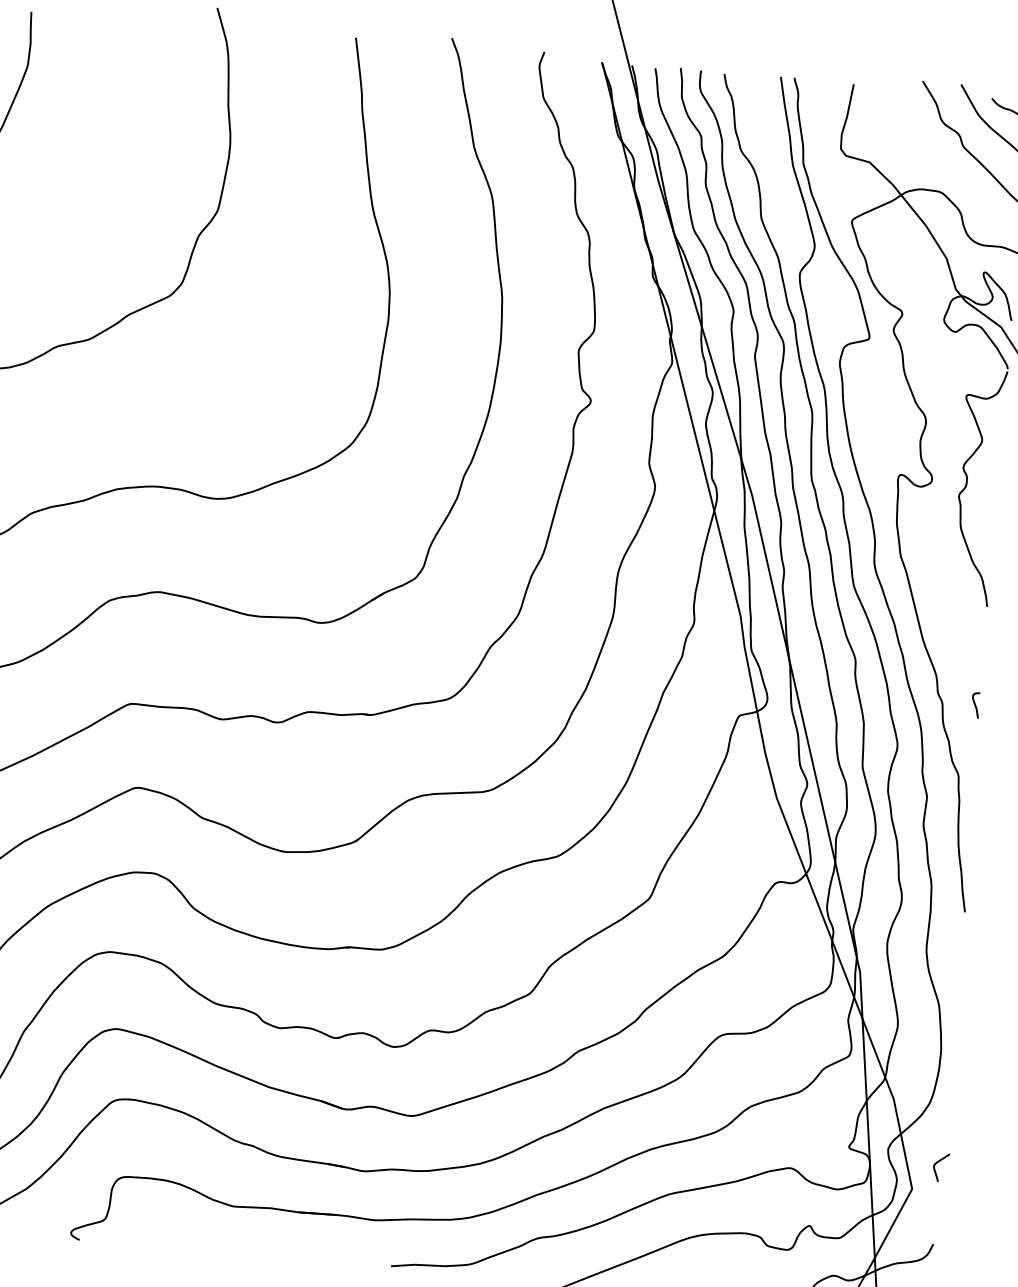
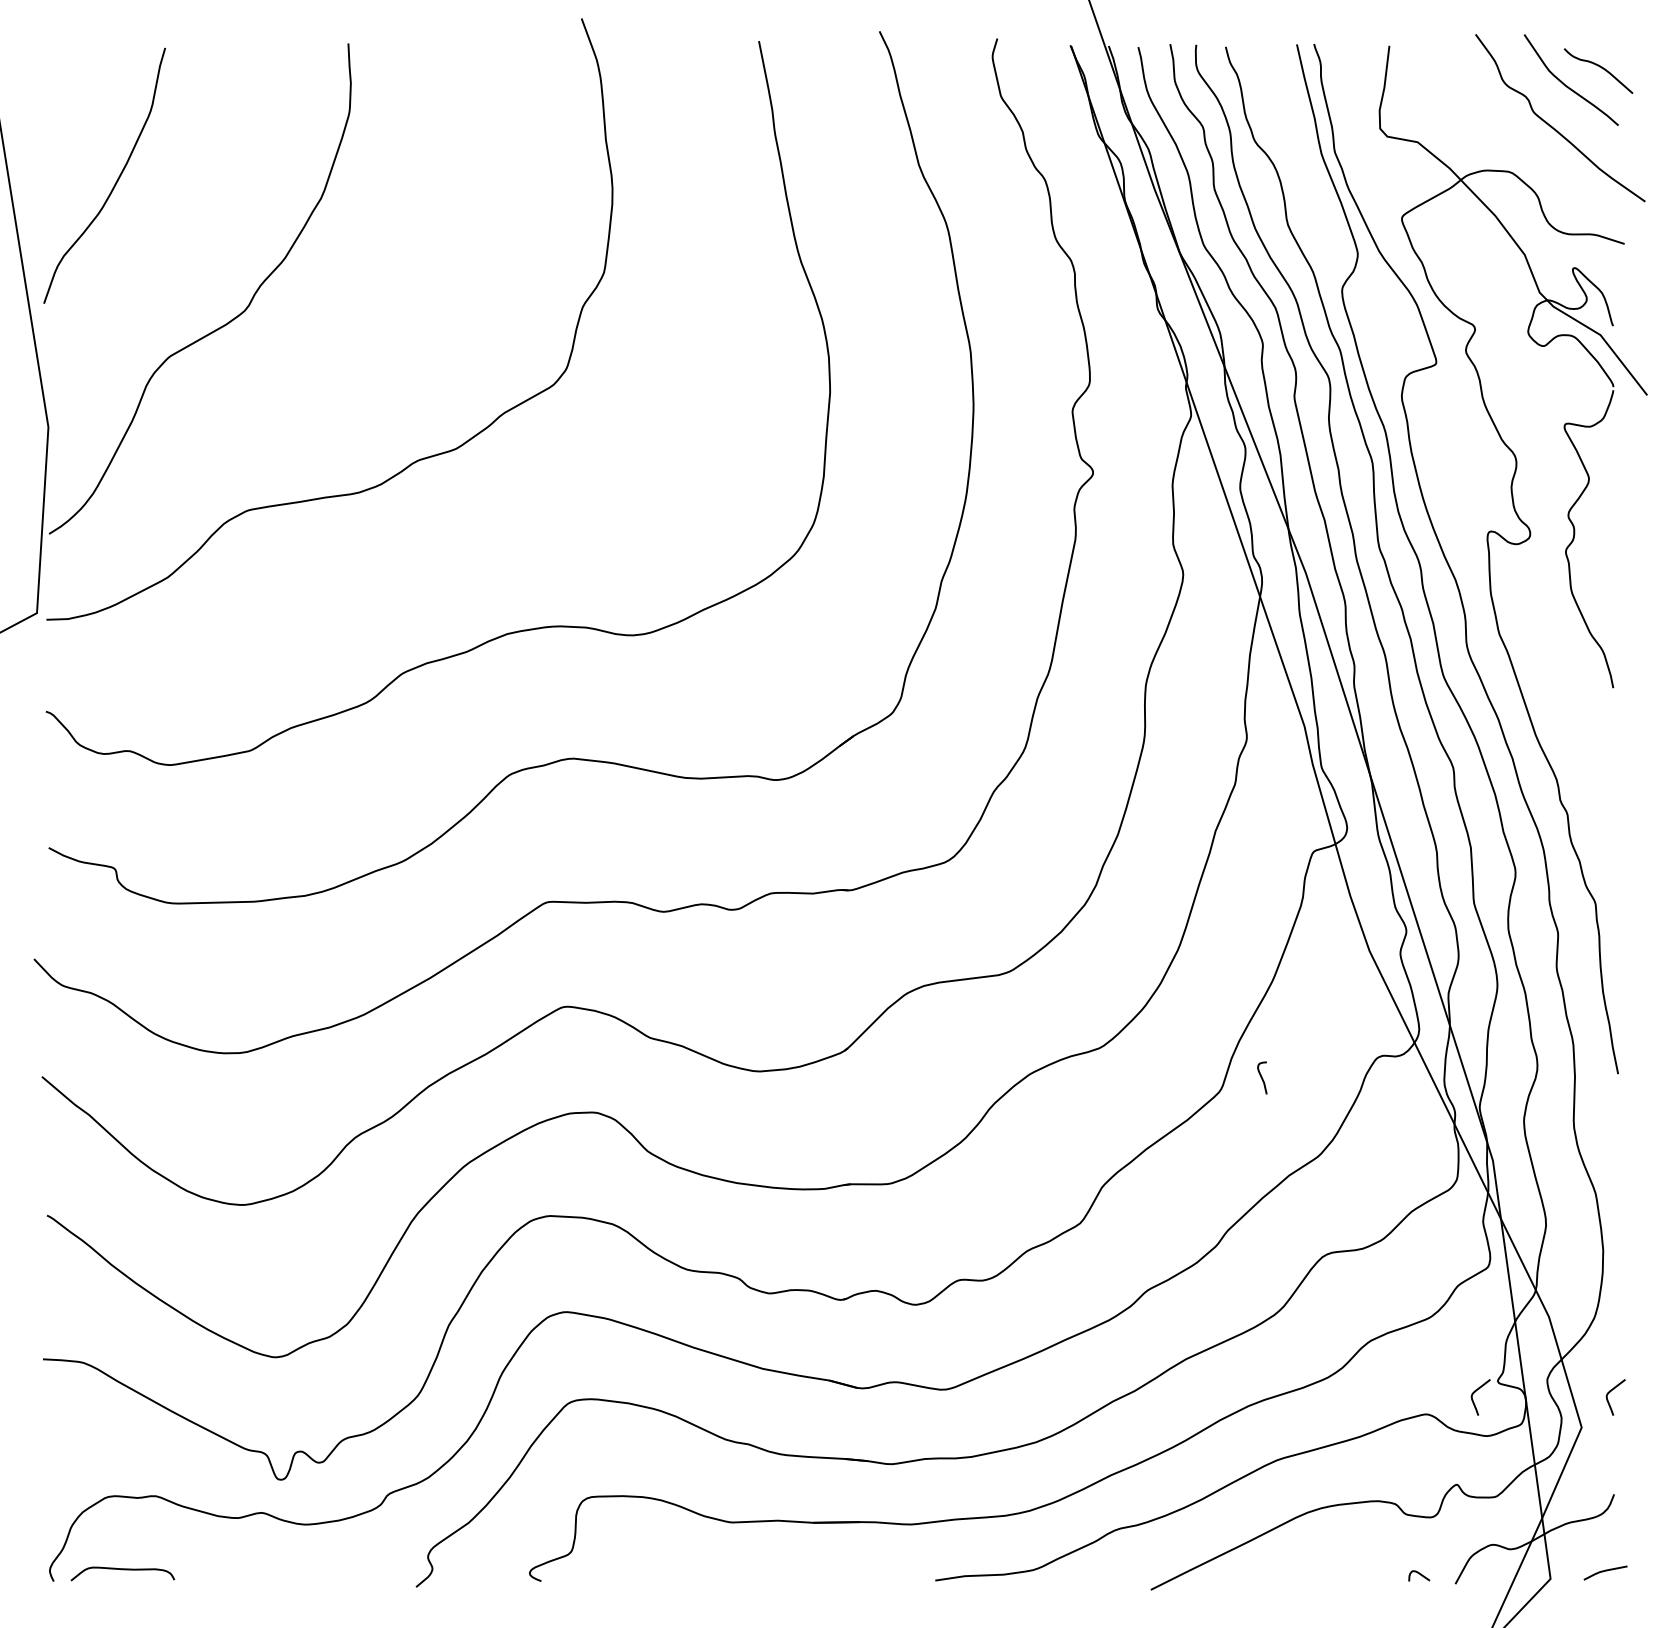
curve: (975, 704) -> (1262, 1077), moved
curve: (830, 1154) -> (1475, 1392), added

